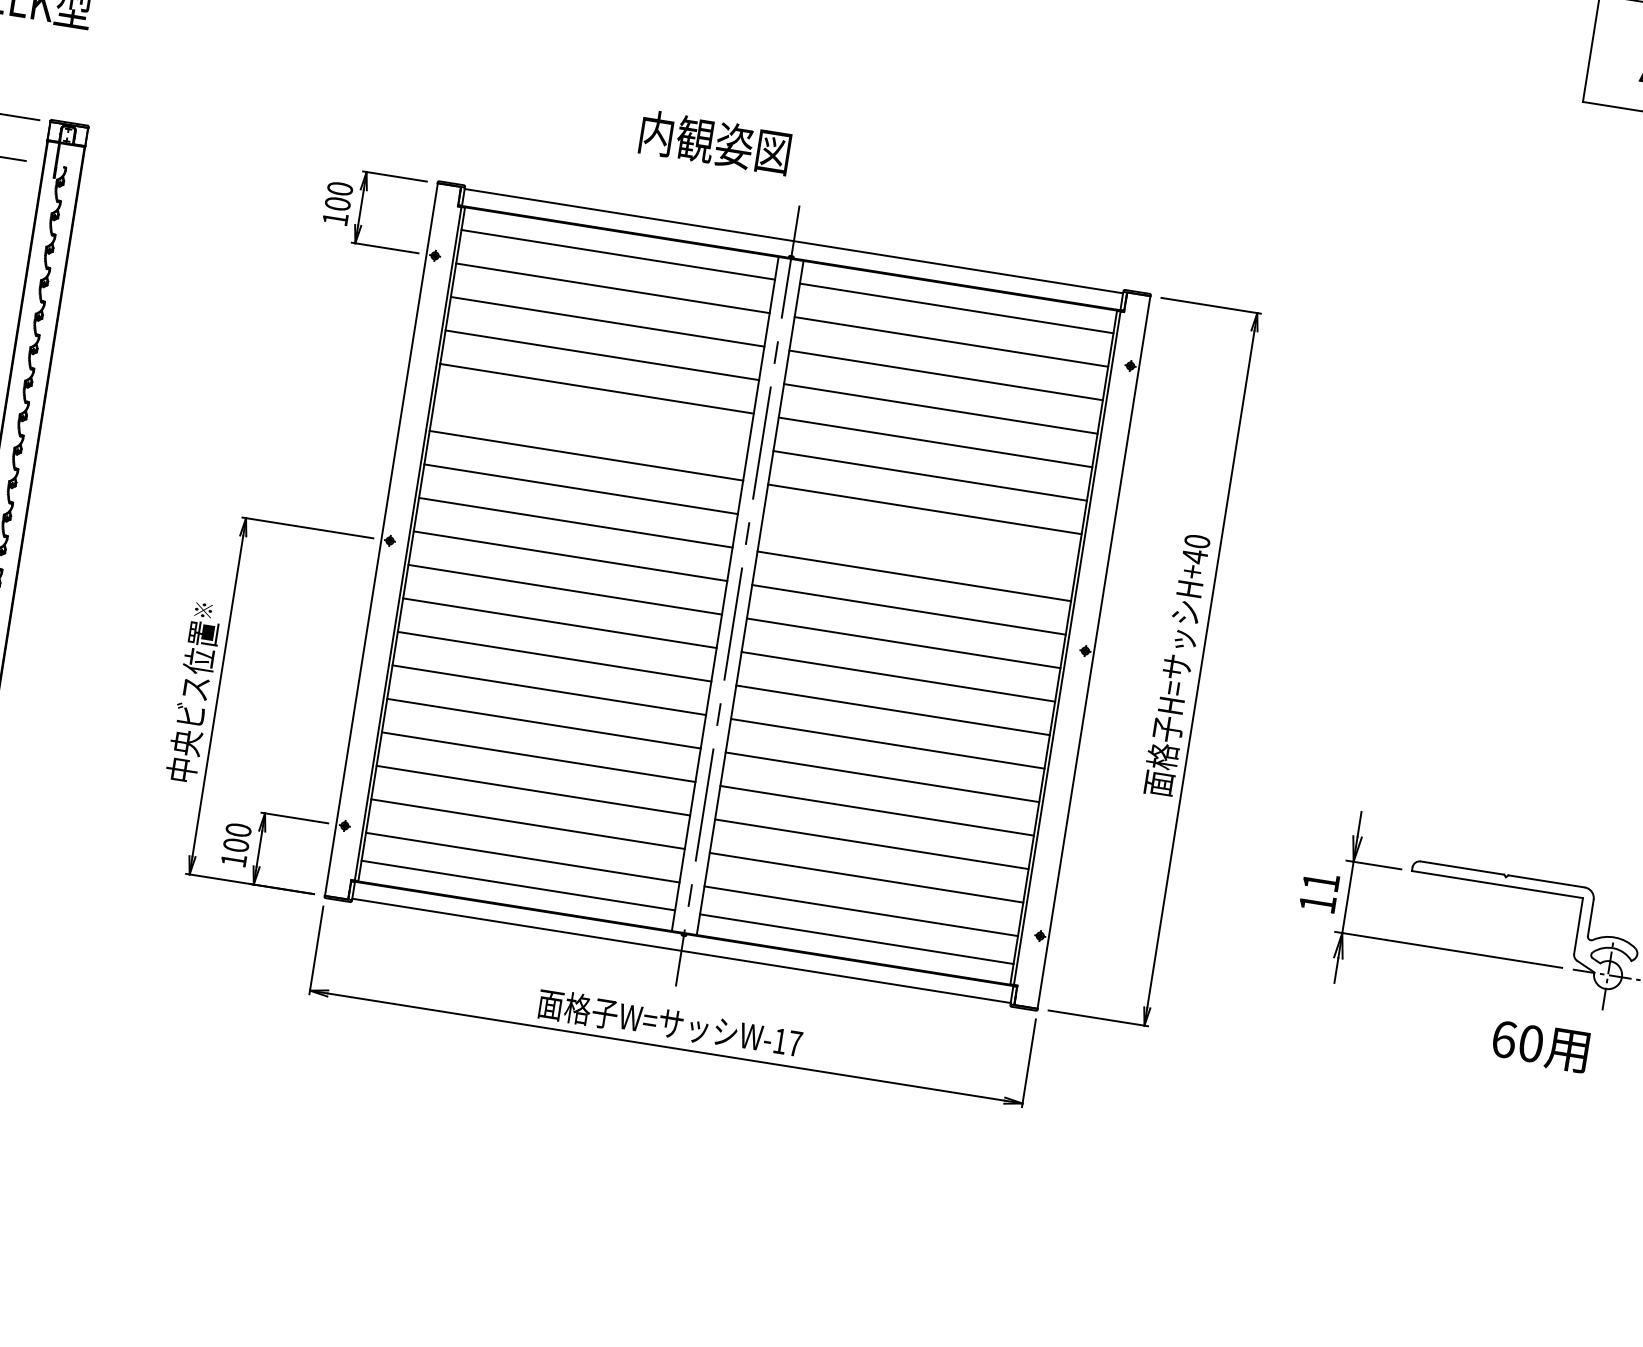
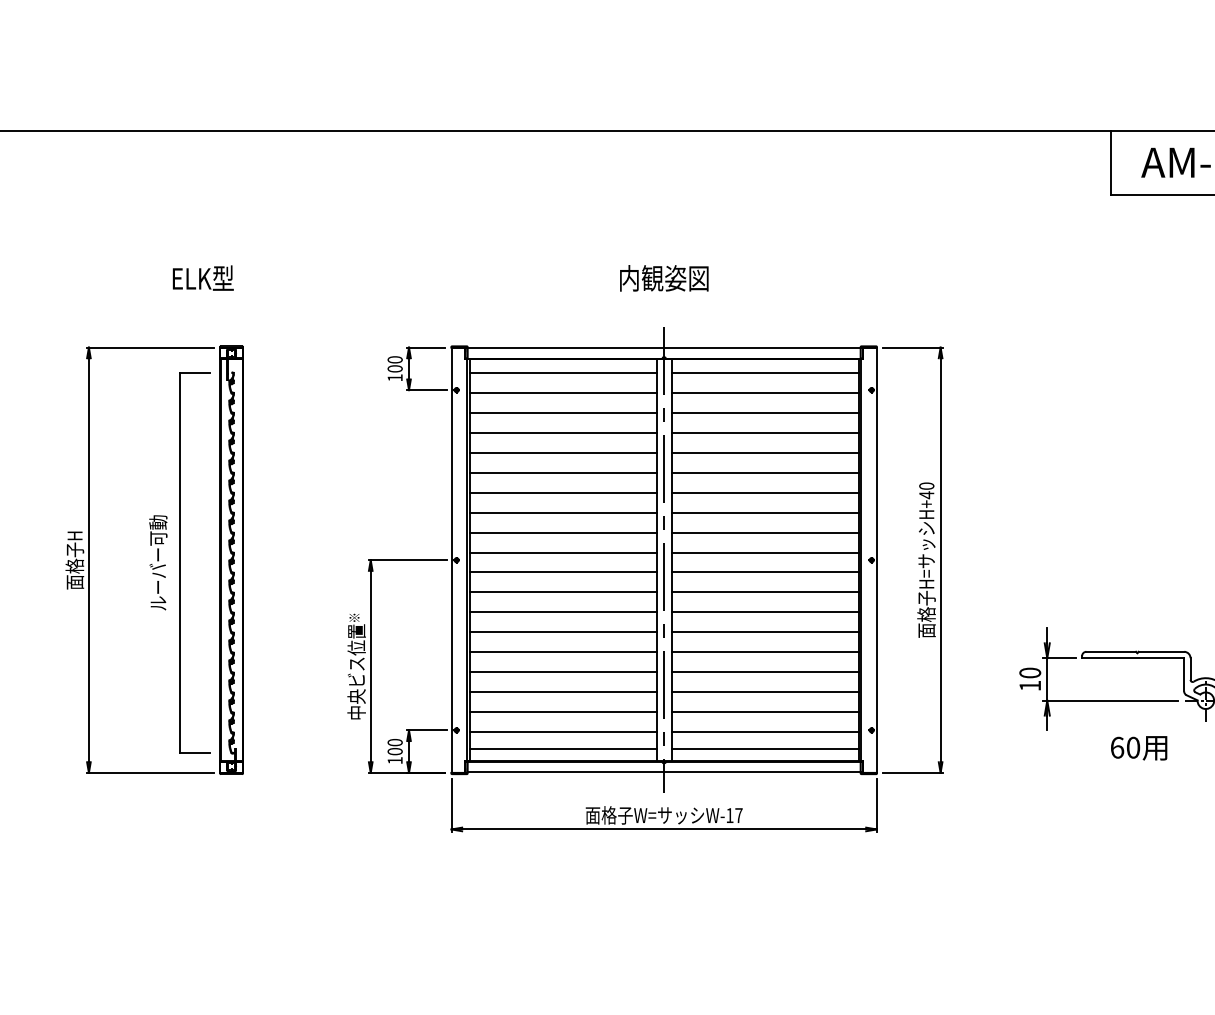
text: (715, 142) -> (664, 278), moved
line: (590, 422) -> (562, 472), added
line: (918, 542) -> (764, 512), added
text: (1321, 881) -> (1030, 672), 11 -> 10
text: (1541, 1046) -> (1139, 748), moved

